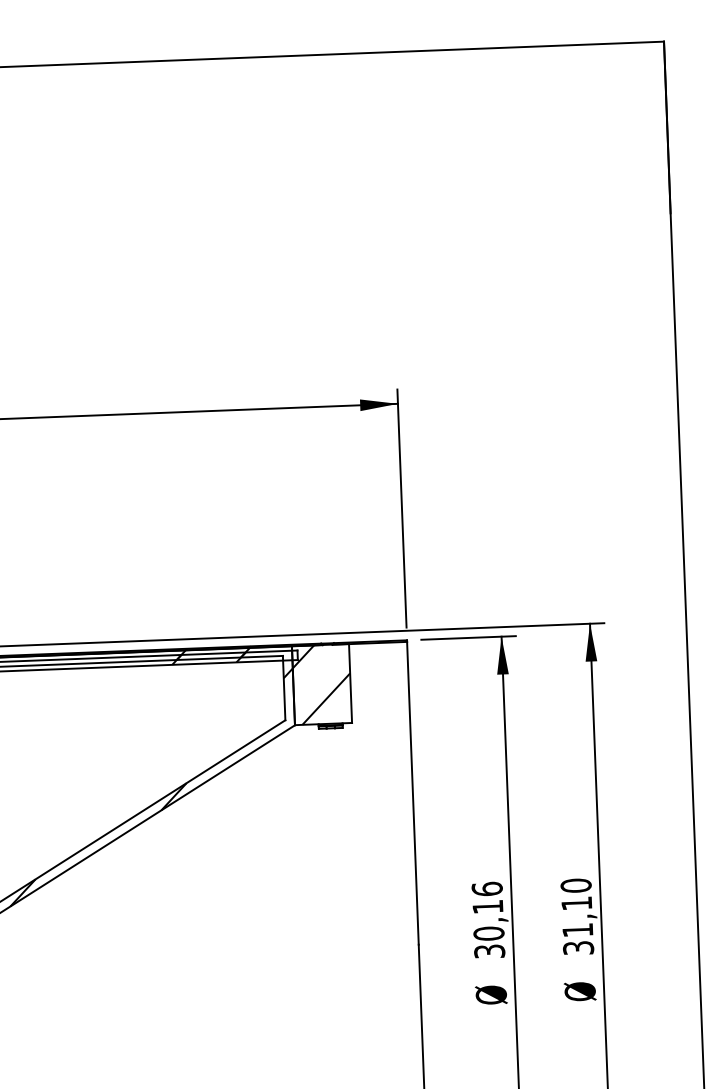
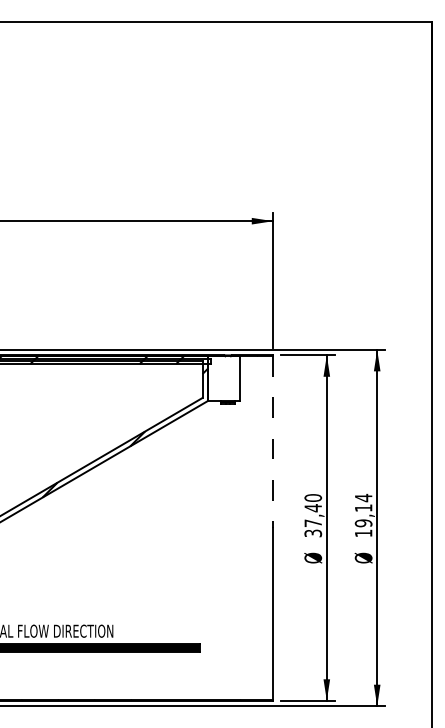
hatch: (320, 684) -> (223, 378), removed
line: (413, 793) -> (273, 442), solid -> dashed
text: (488, 911) -> (313, 510), 30,16 -> 37,40
text: (577, 916) -> (363, 515), 31,10 -> 19,14

